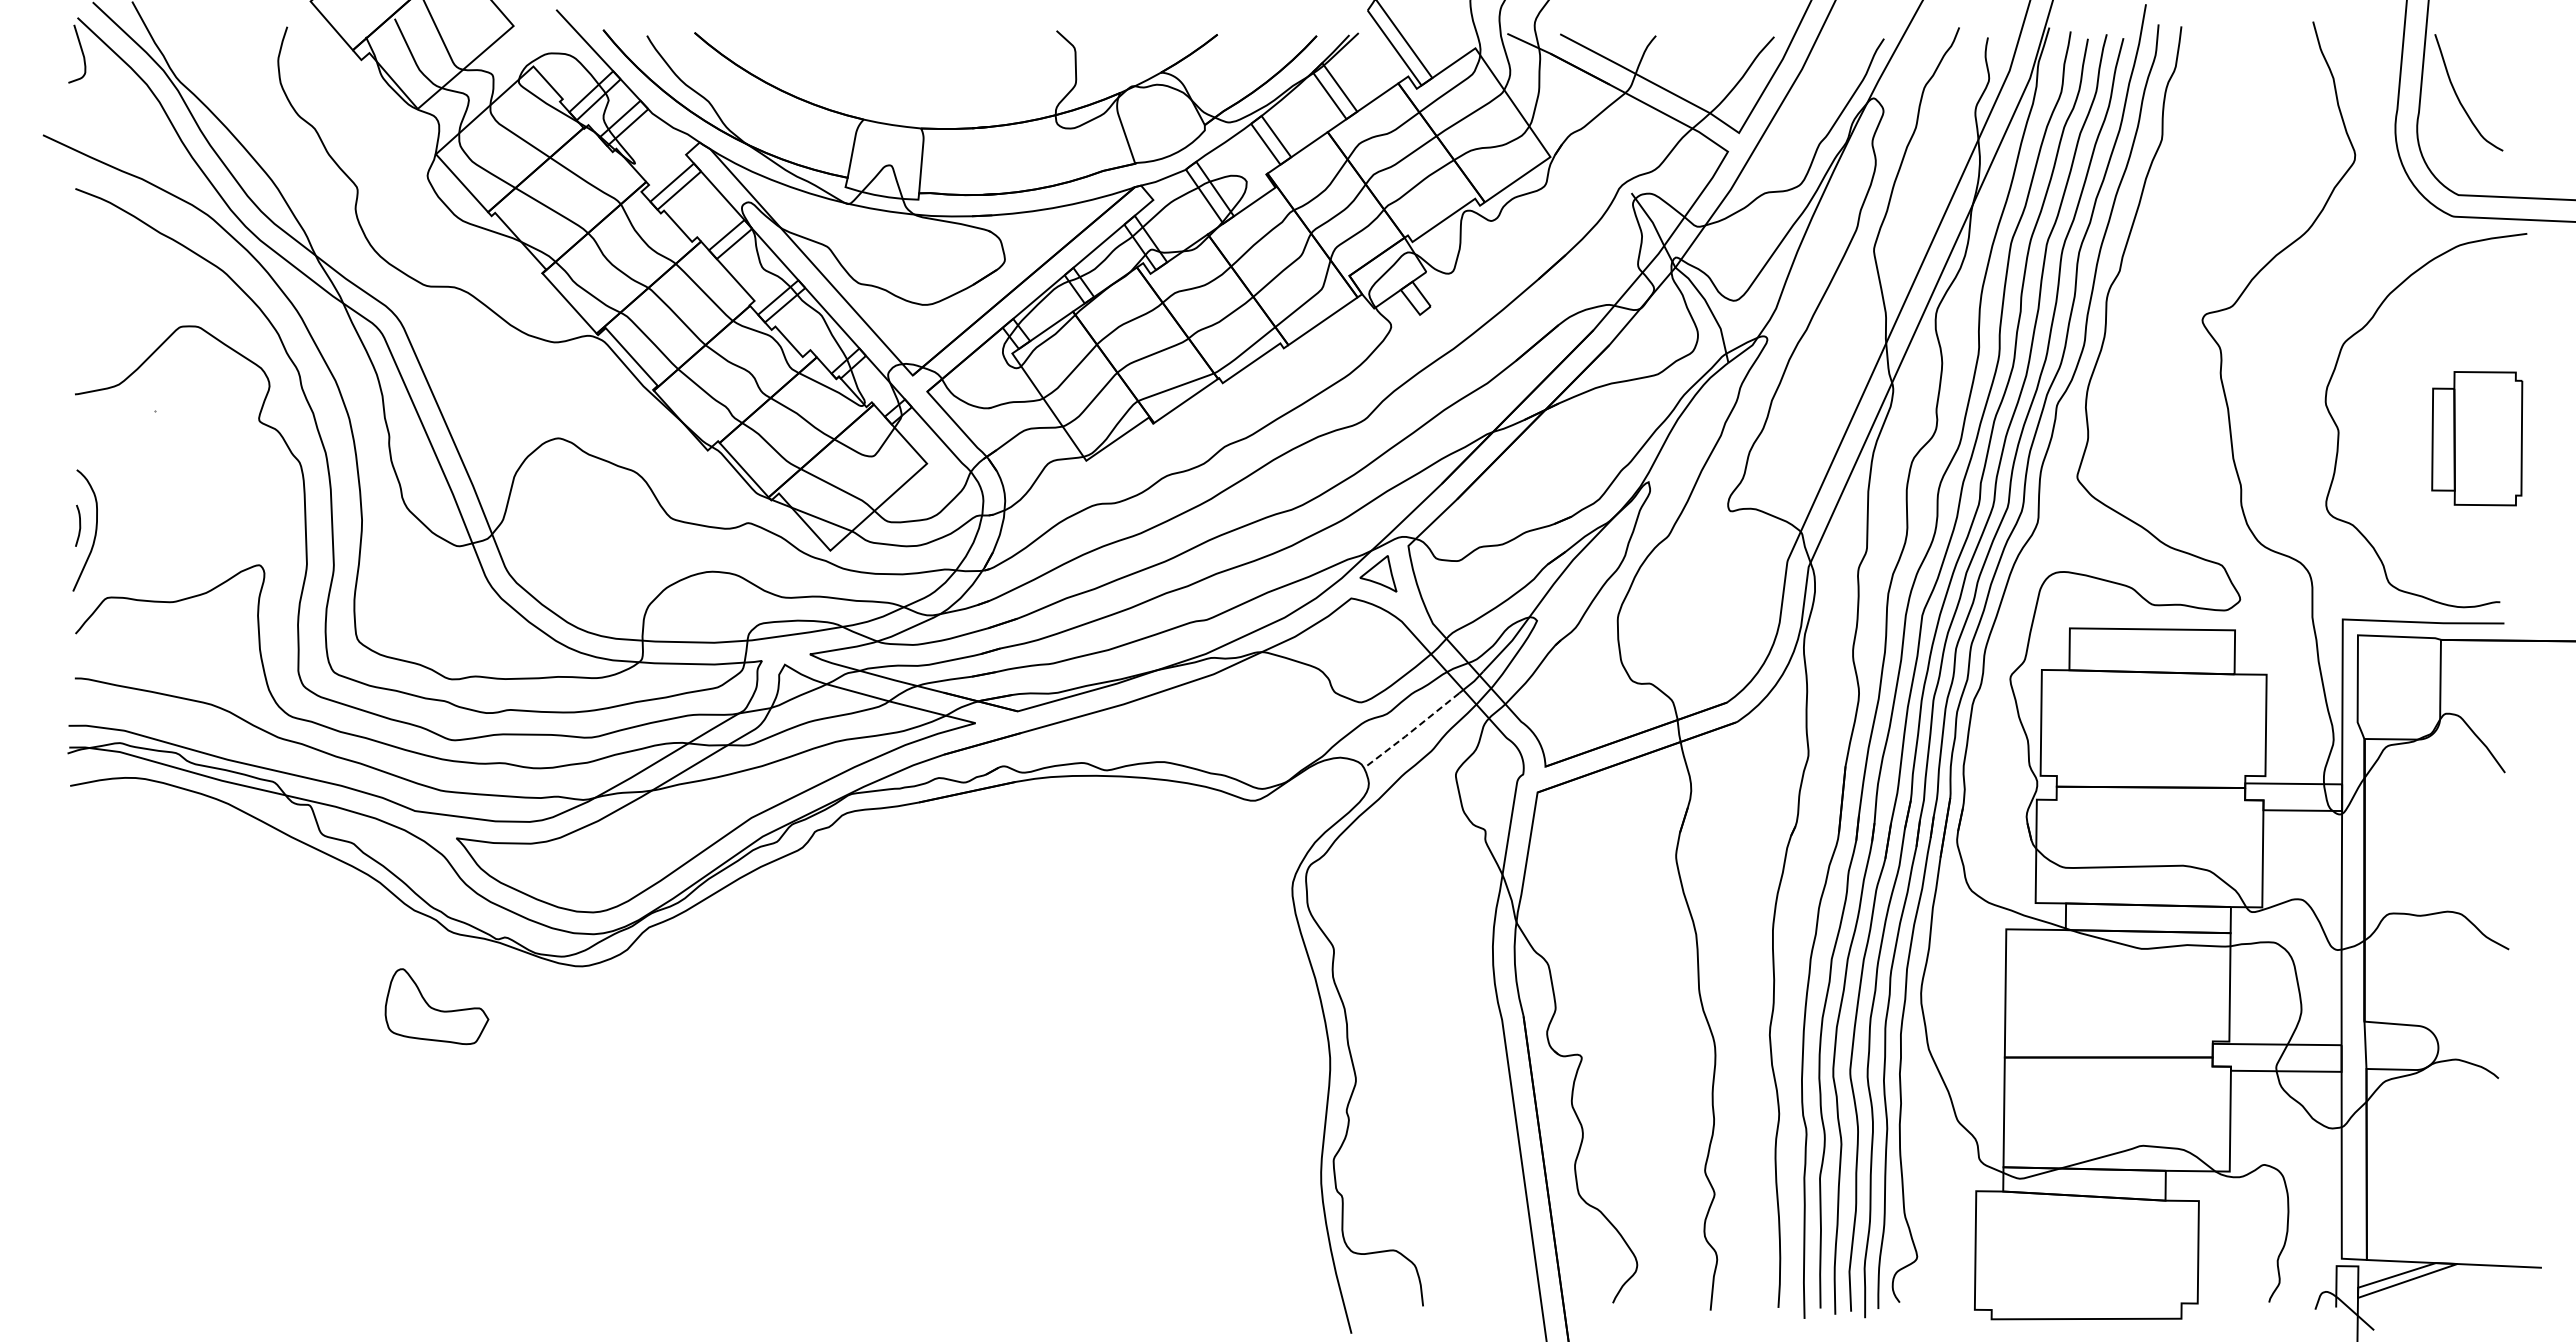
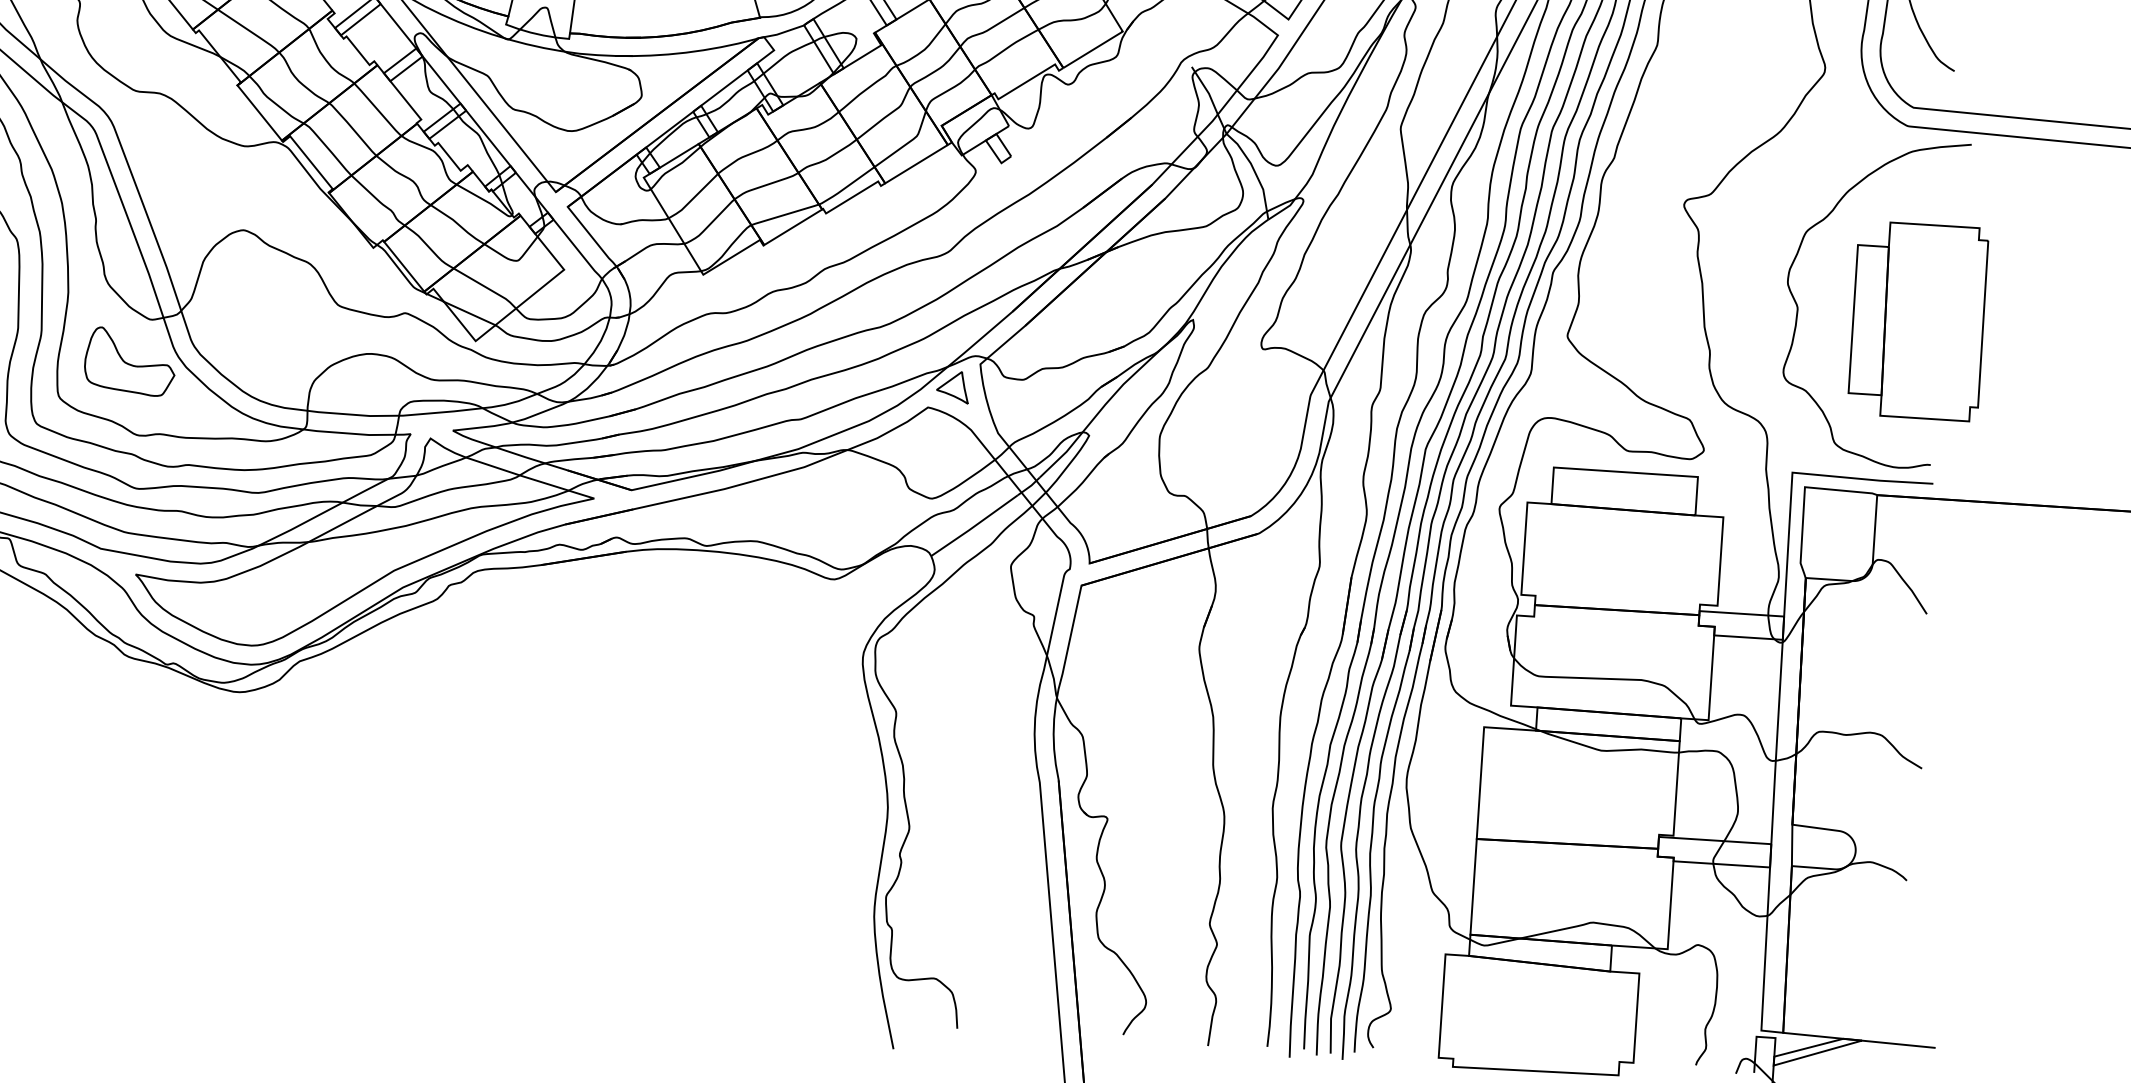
part: (2477, 438) -> (1918, 321), size x1.67
line: (1411, 731) -> (974, 526), dashed -> solid
part: (436, 1006) -> (129, 361), moved

